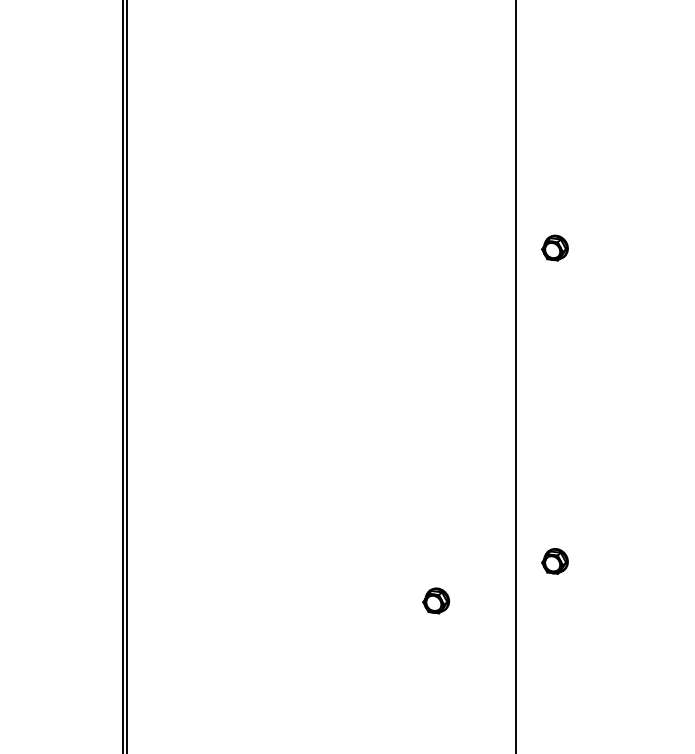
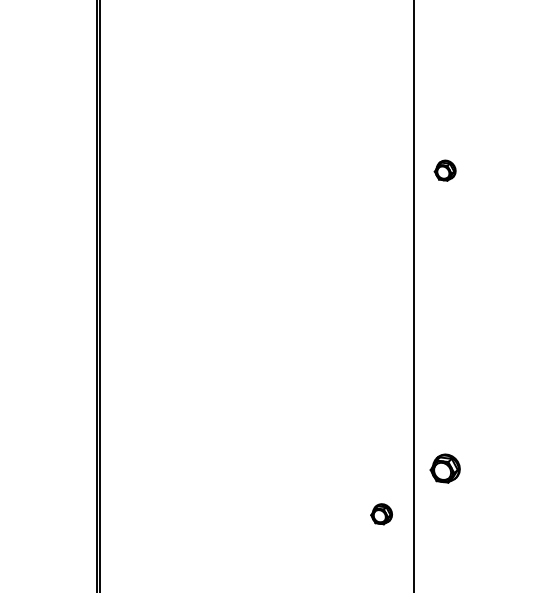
part: (554, 247) -> (444, 170), moved
part: (554, 561) -> (444, 468), size x1.4
part: (436, 600) -> (381, 513), moved

